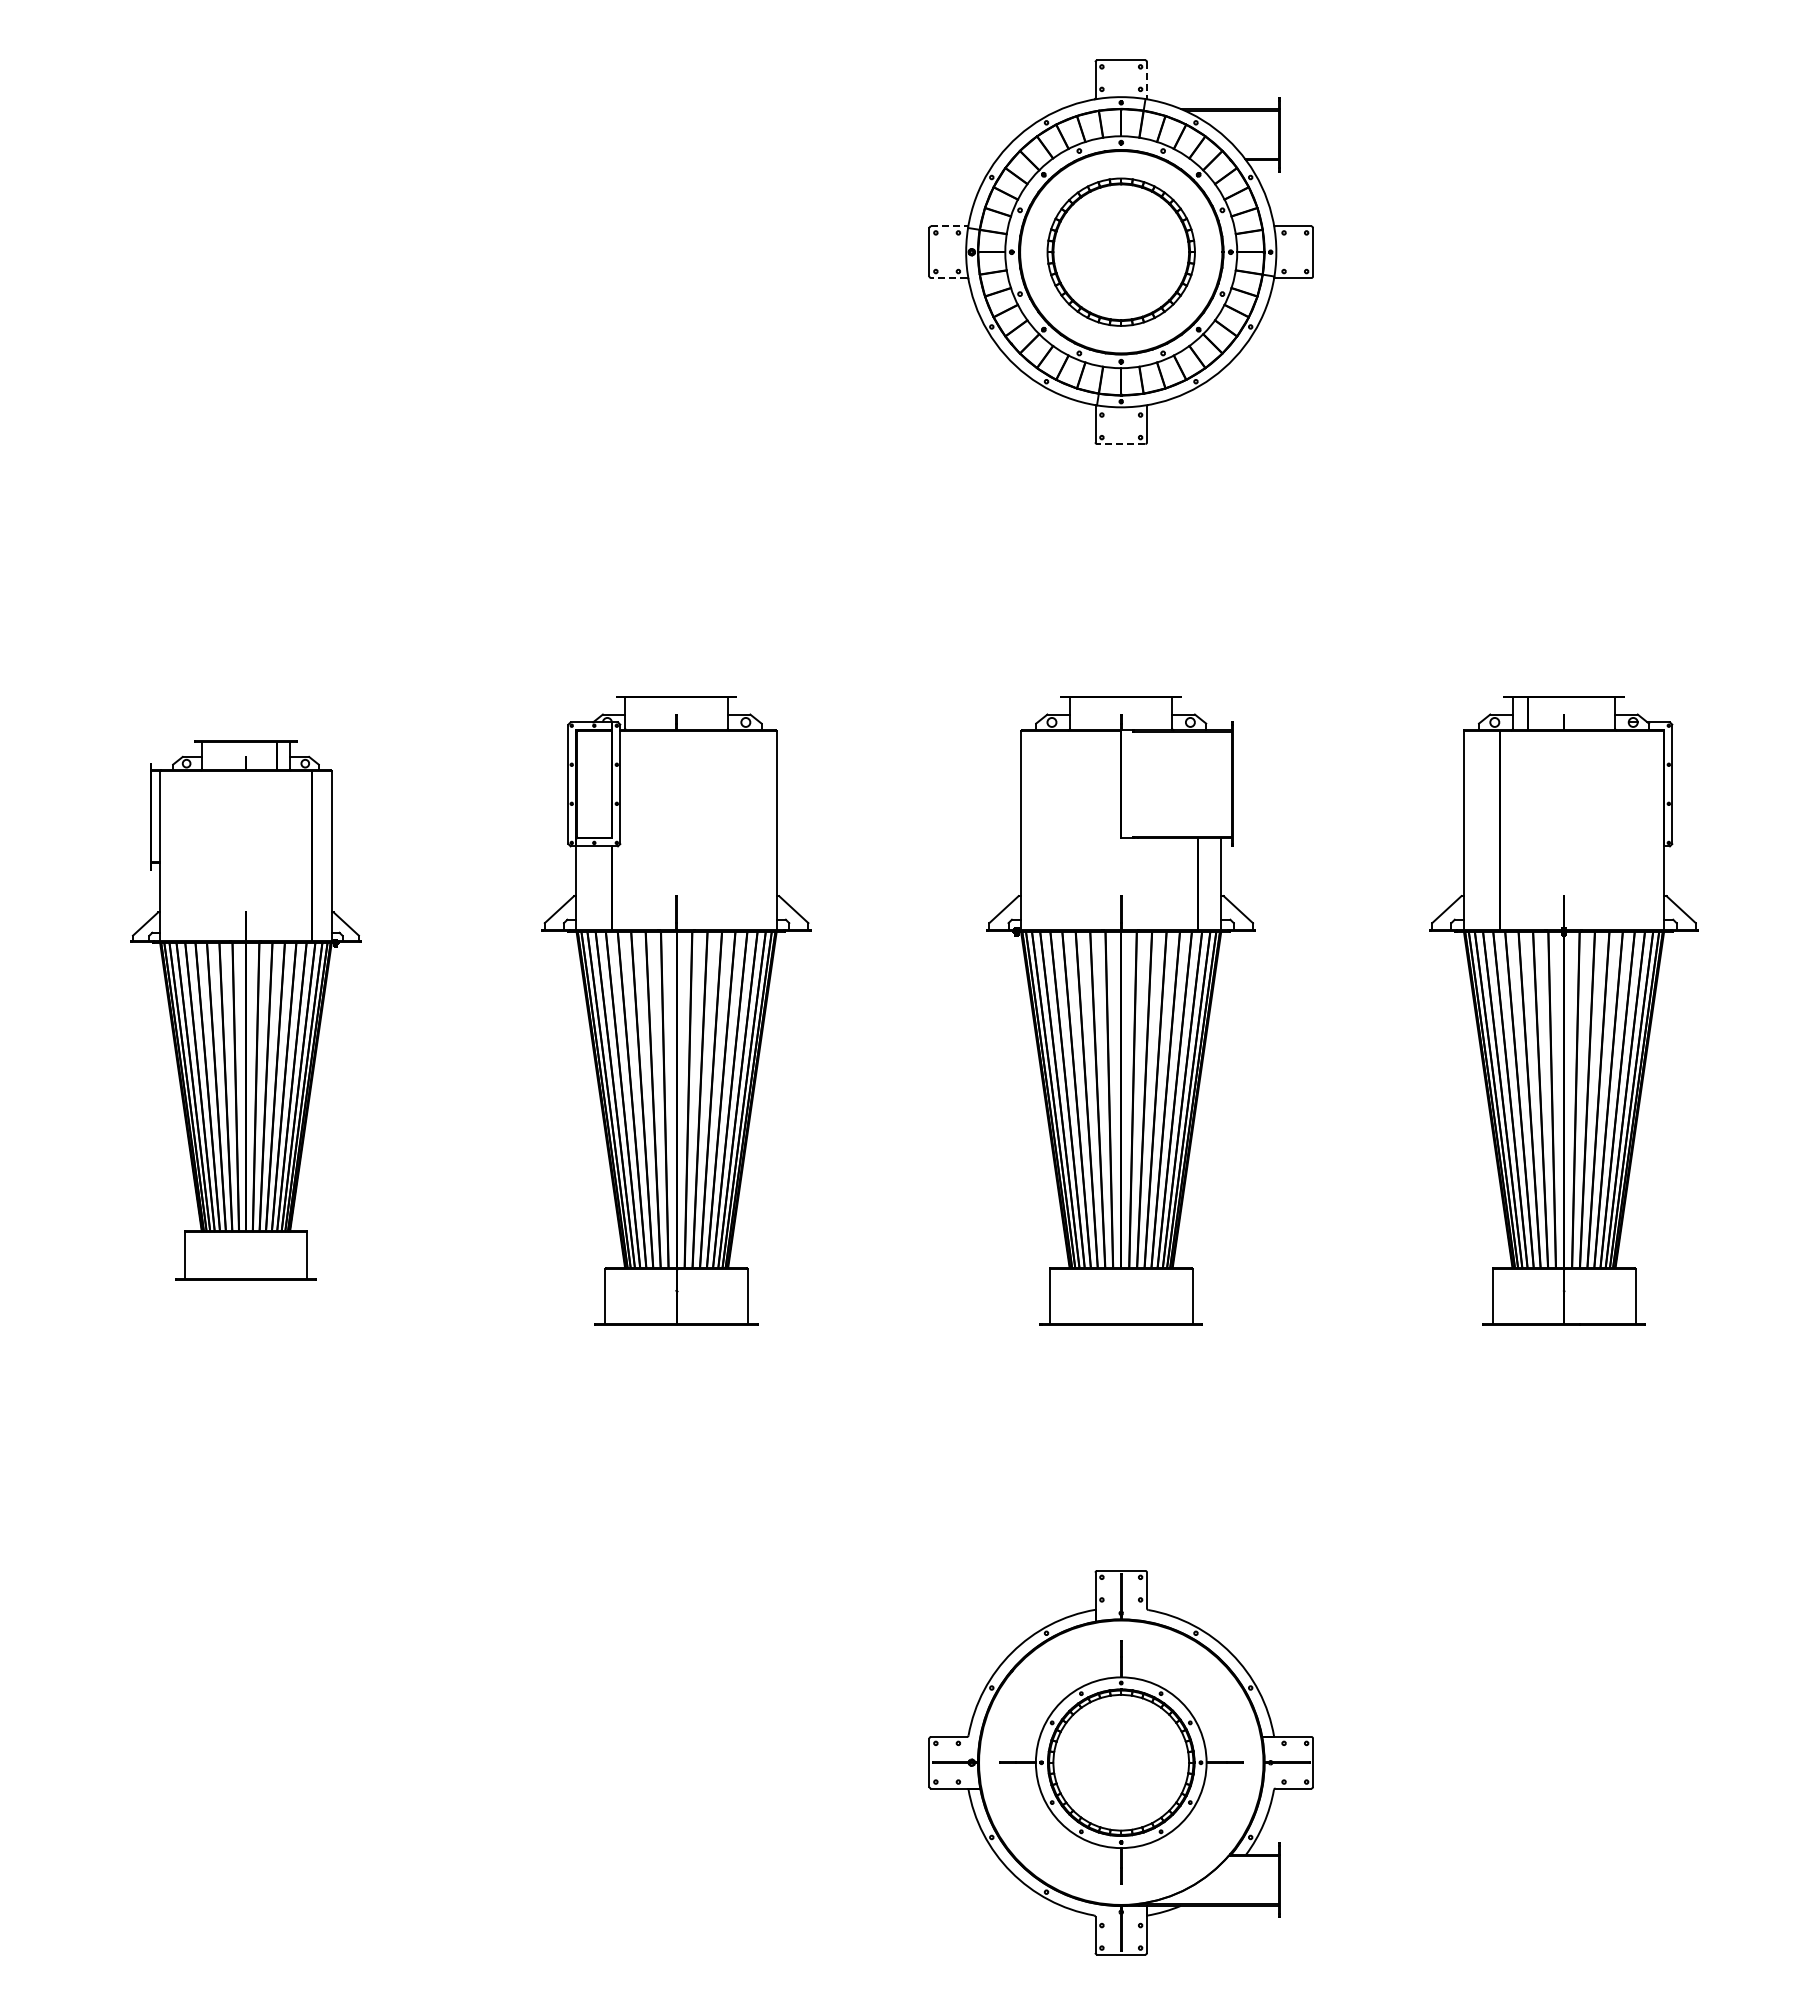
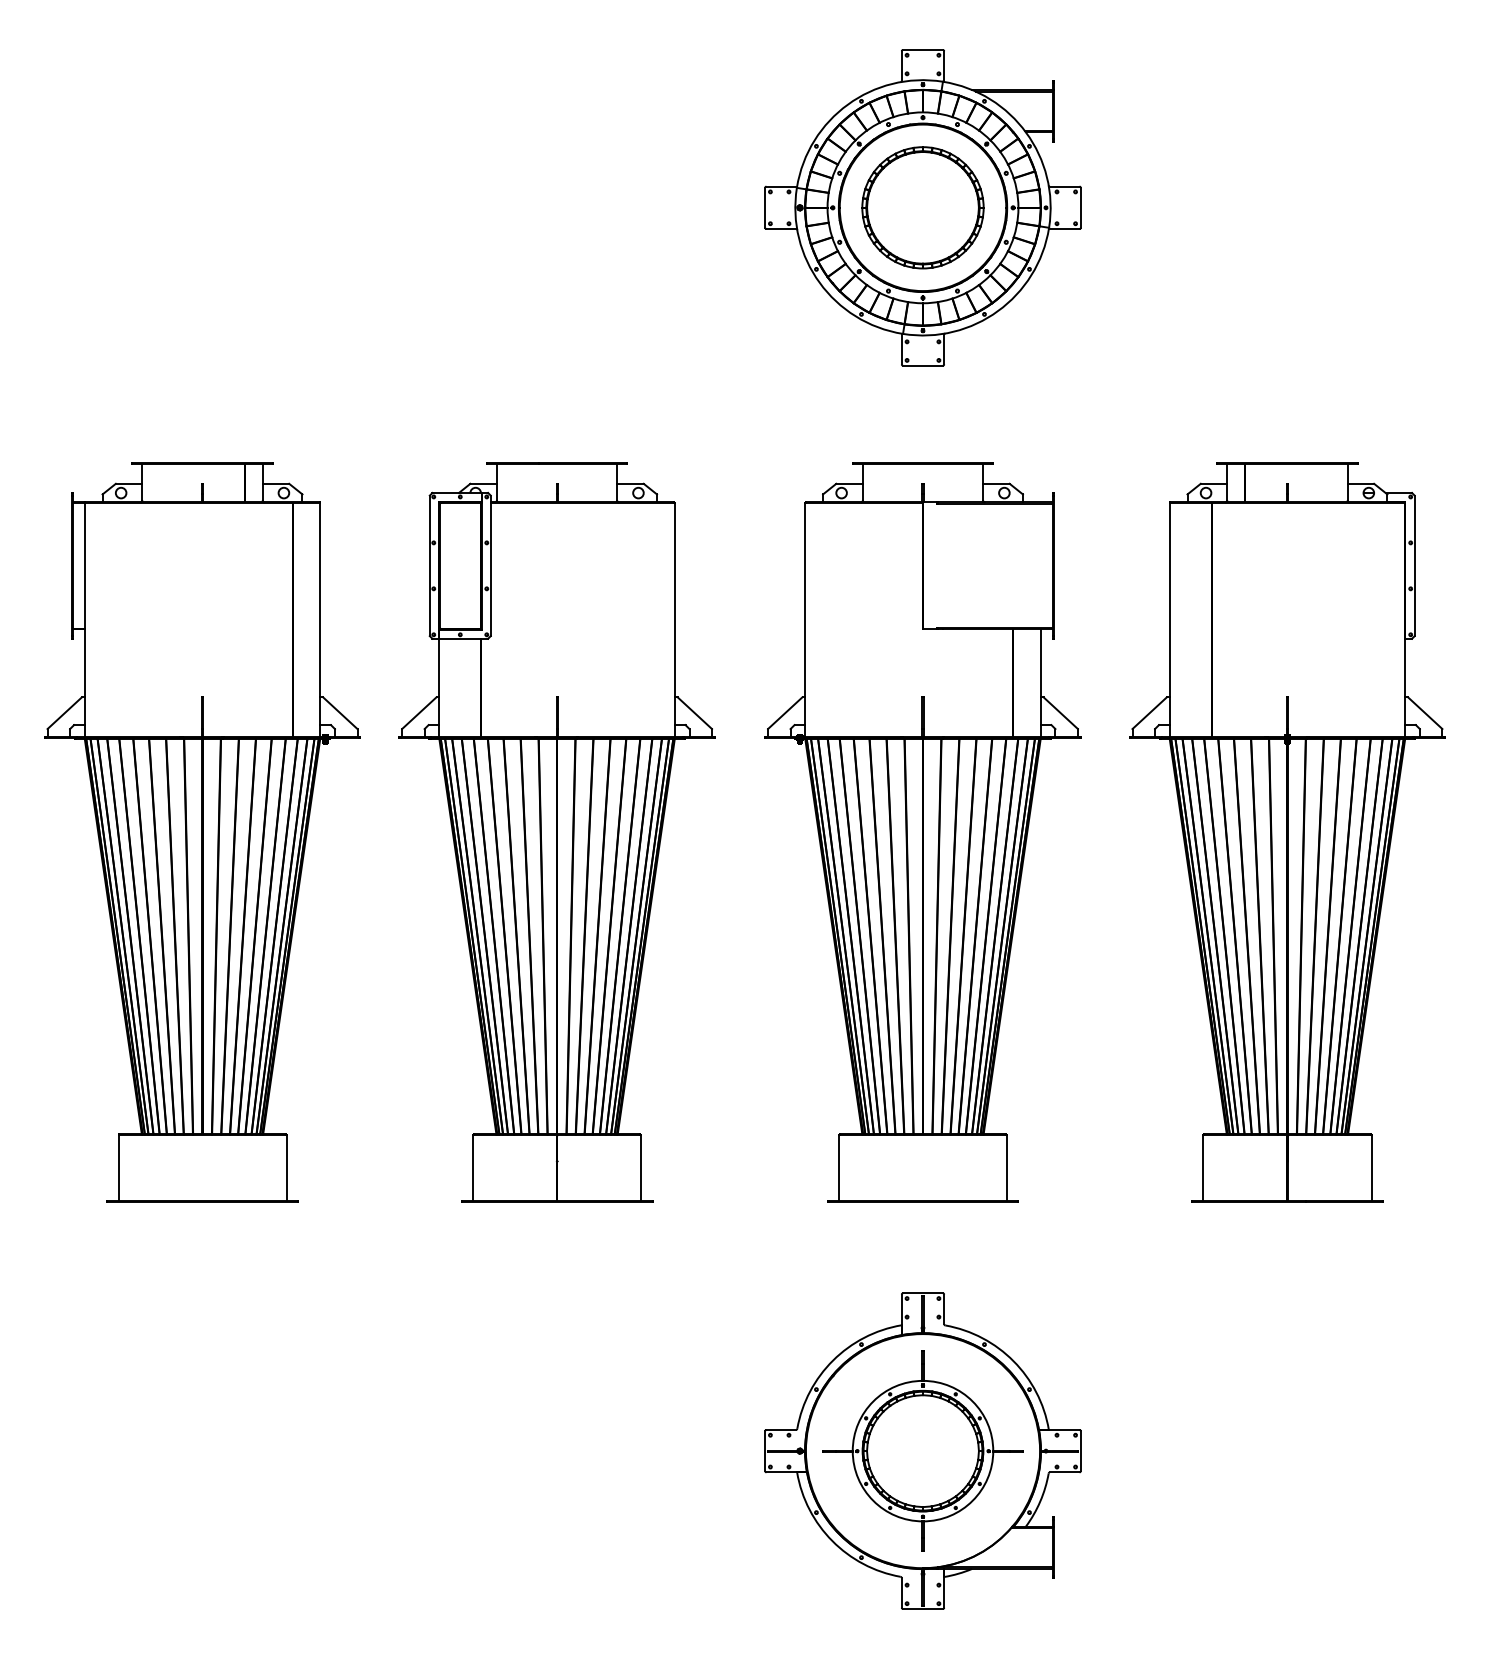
line: (1147, 80) -> (944, 66), dashed -> solid
line: (949, 226) -> (781, 186), dashed -> solid
line: (949, 278) -> (781, 229), dashed -> solid
line: (1120, 444) -> (922, 366), dashed -> solid
part: (245, 1010) -> (202, 831), size x1.67
part: (676, 1010) -> (556, 831), size x1.43
part: (1120, 1010) -> (922, 831), size x1.43
part: (1563, 1010) -> (1287, 831), size x1.43

